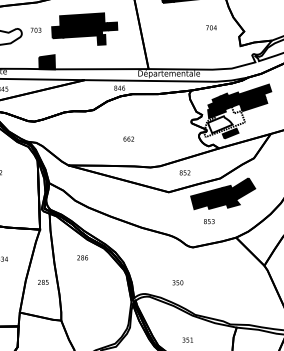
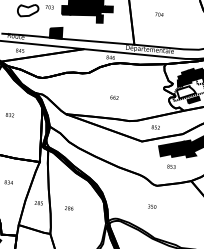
text: (211, 27) -> (159, 14), moved
text: (82, 257) -> (69, 208), moved
text: (177, 282) -> (151, 206), moved

